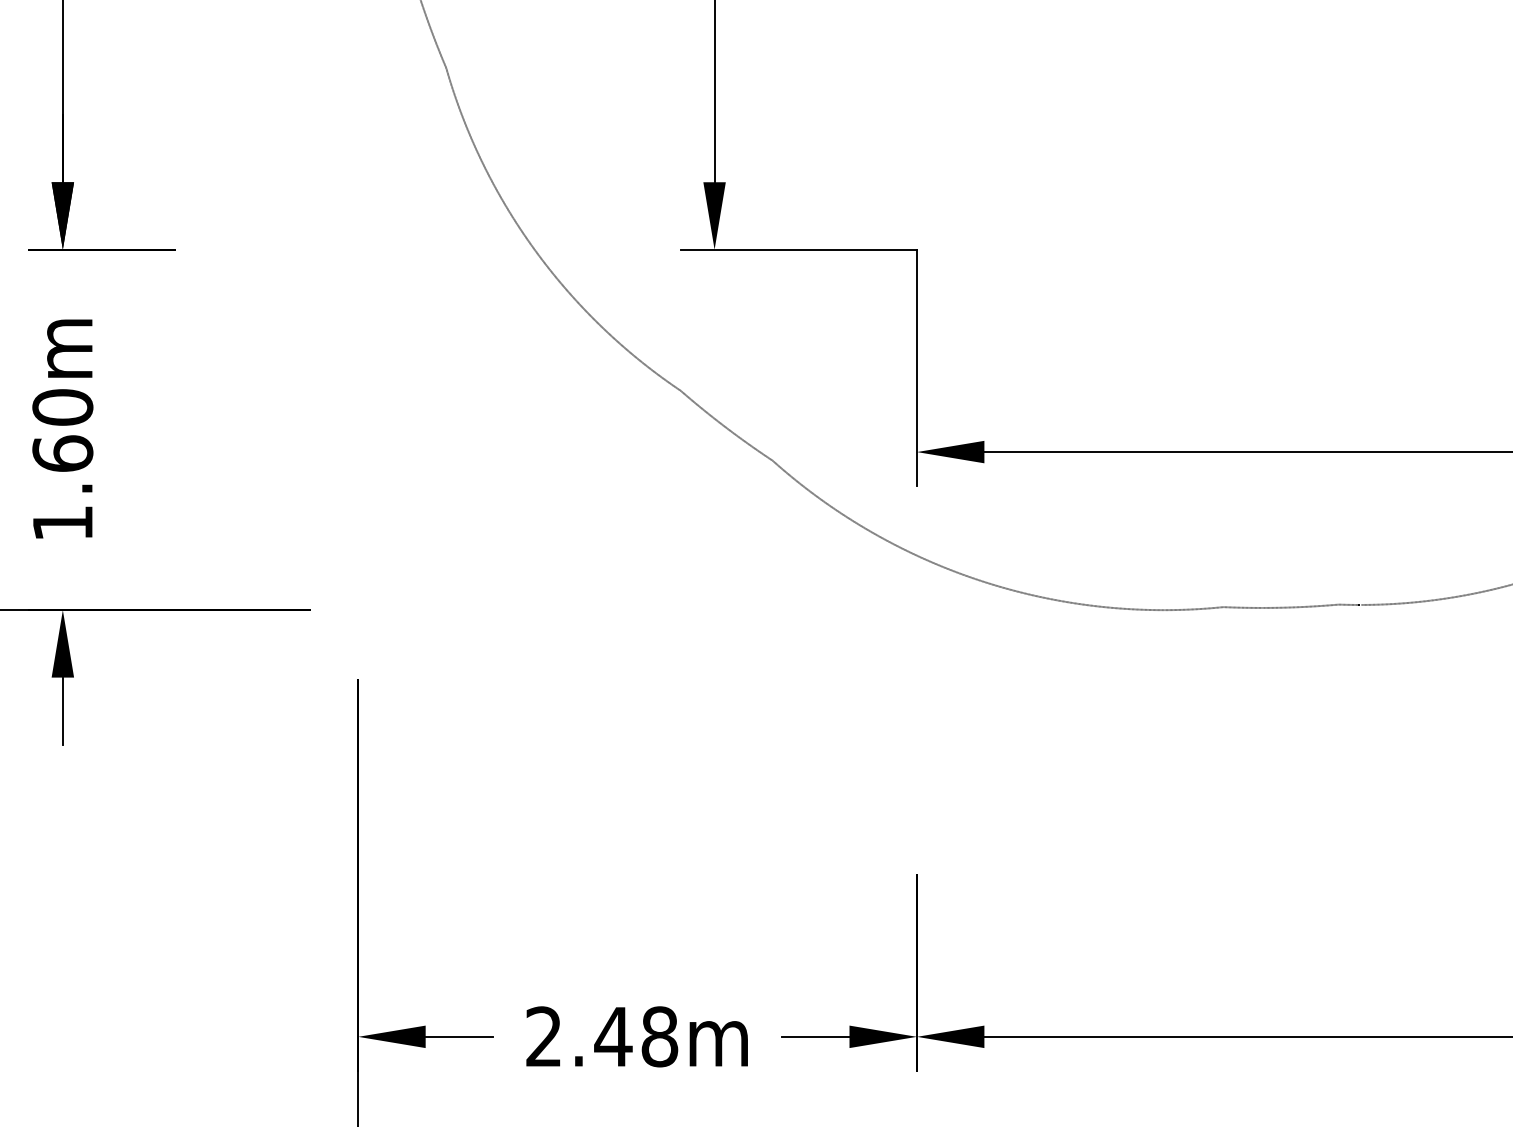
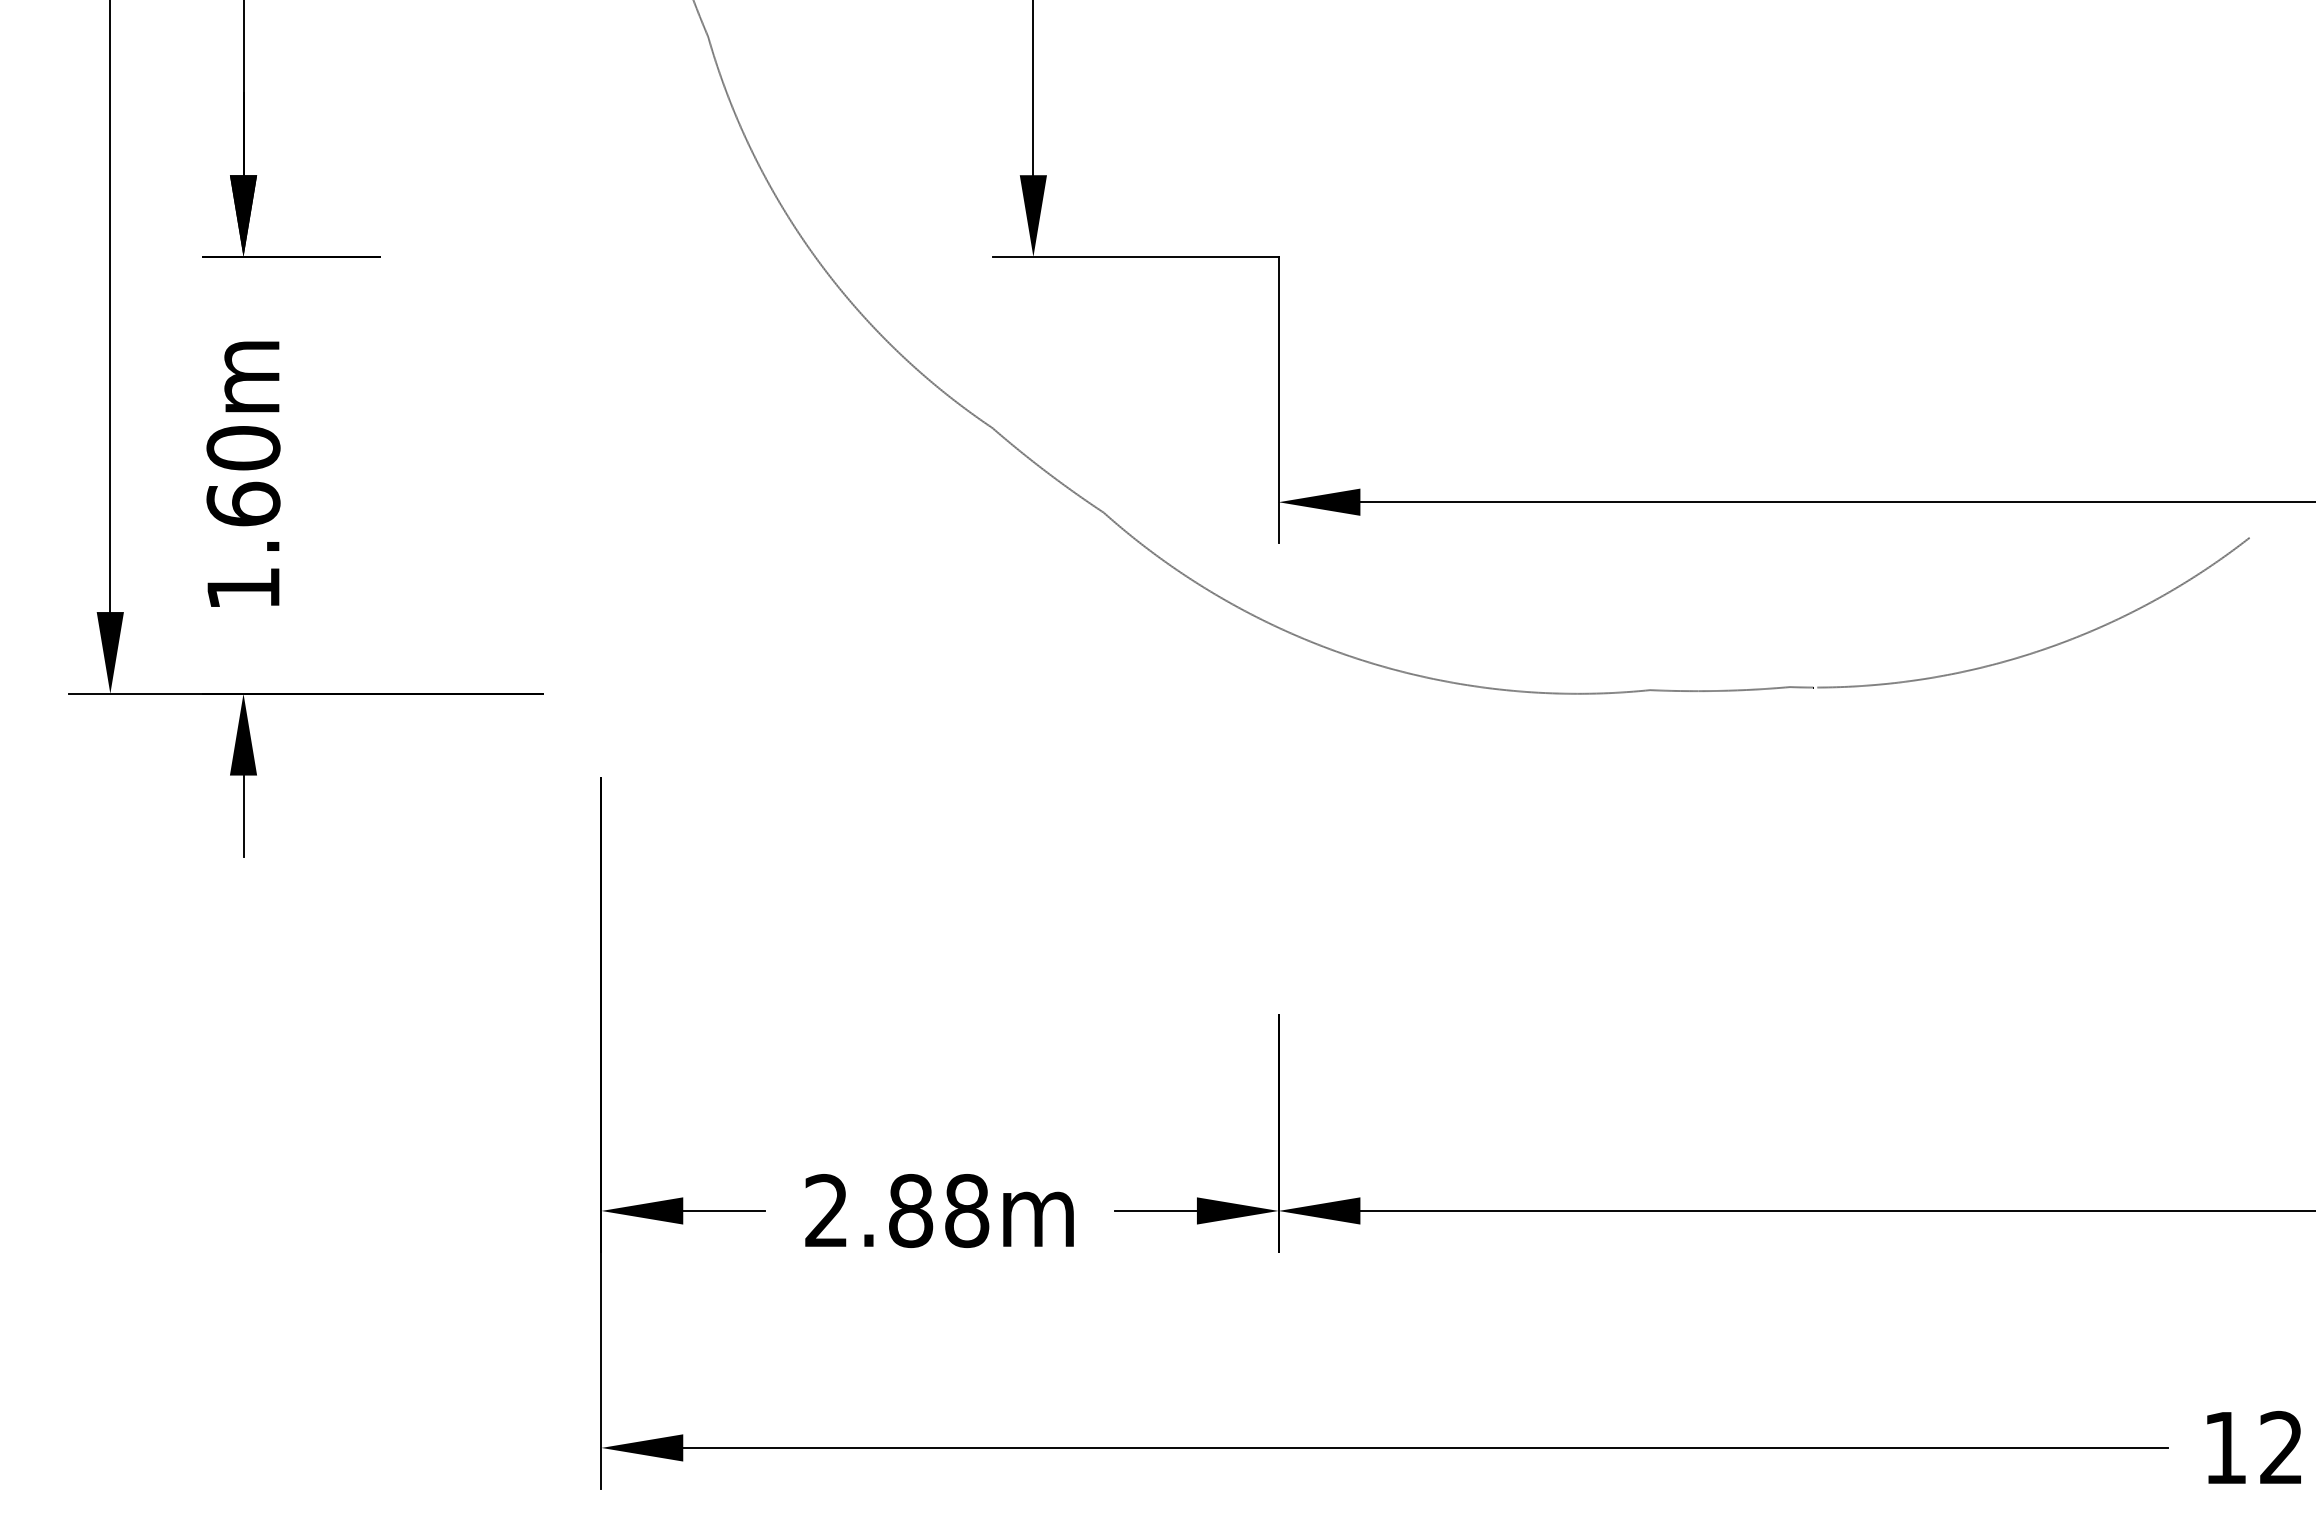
text: (613, 1037) -> (910, 1211), 2.48m -> 2.88m

